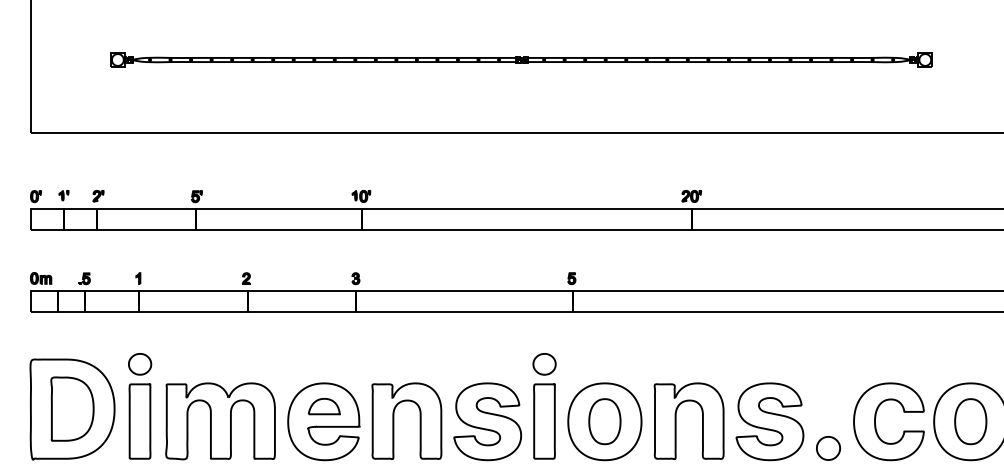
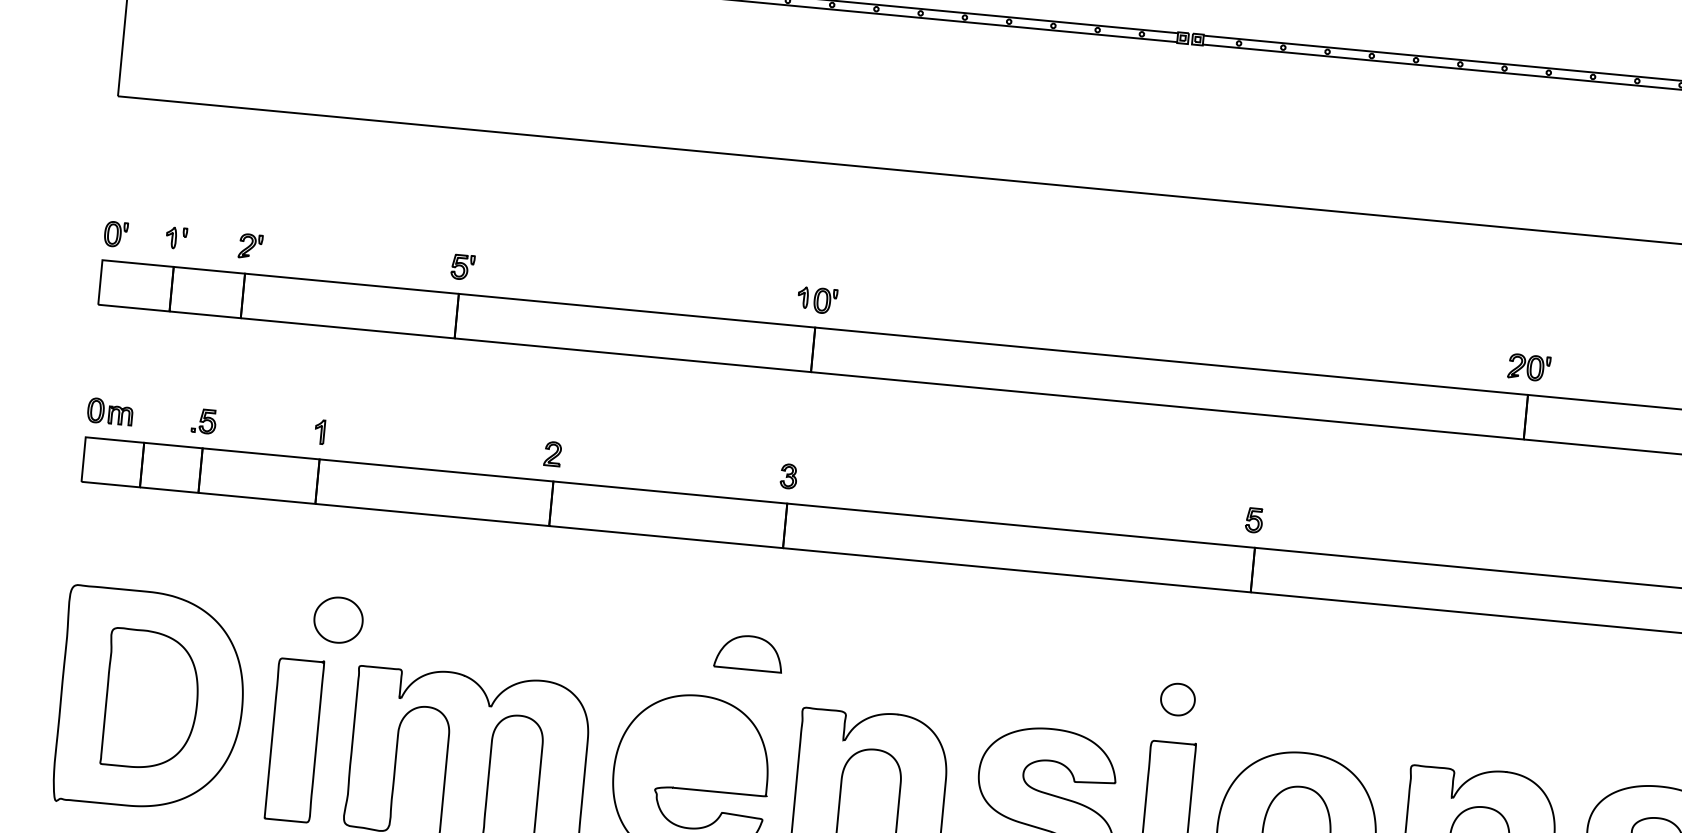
part: (140, 364) -> (339, 620), moved
part: (544, 364) -> (1177, 699), size x0.7
part: (323, 406) -> (747, 652), moved

